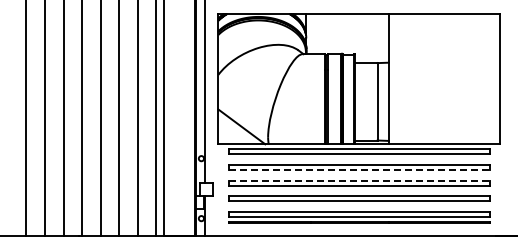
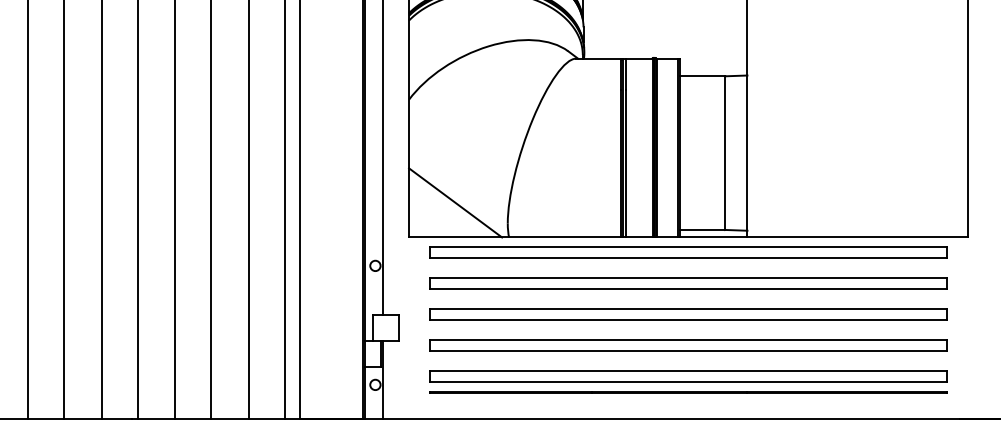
line: (359, 170) -> (689, 289), dashed -> solid
line: (359, 180) -> (689, 309), dashed -> solid

